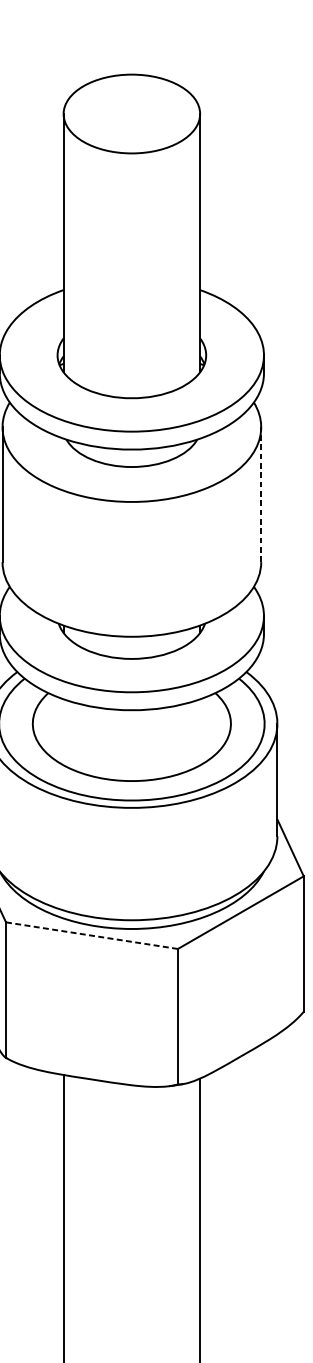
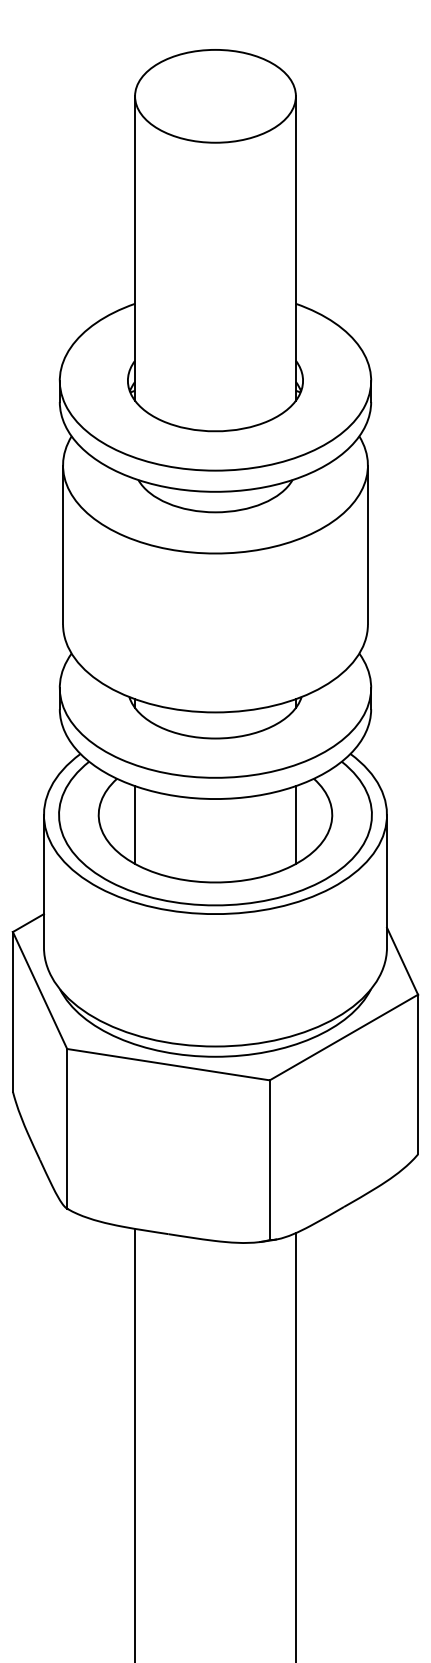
line: (260, 494) -> (367, 544), dashed -> solid
line: (64, 731) -> (135, 824), added
line: (199, 731) -> (295, 824), added
line: (91, 935) -> (167, 1064), dashed -> solid

